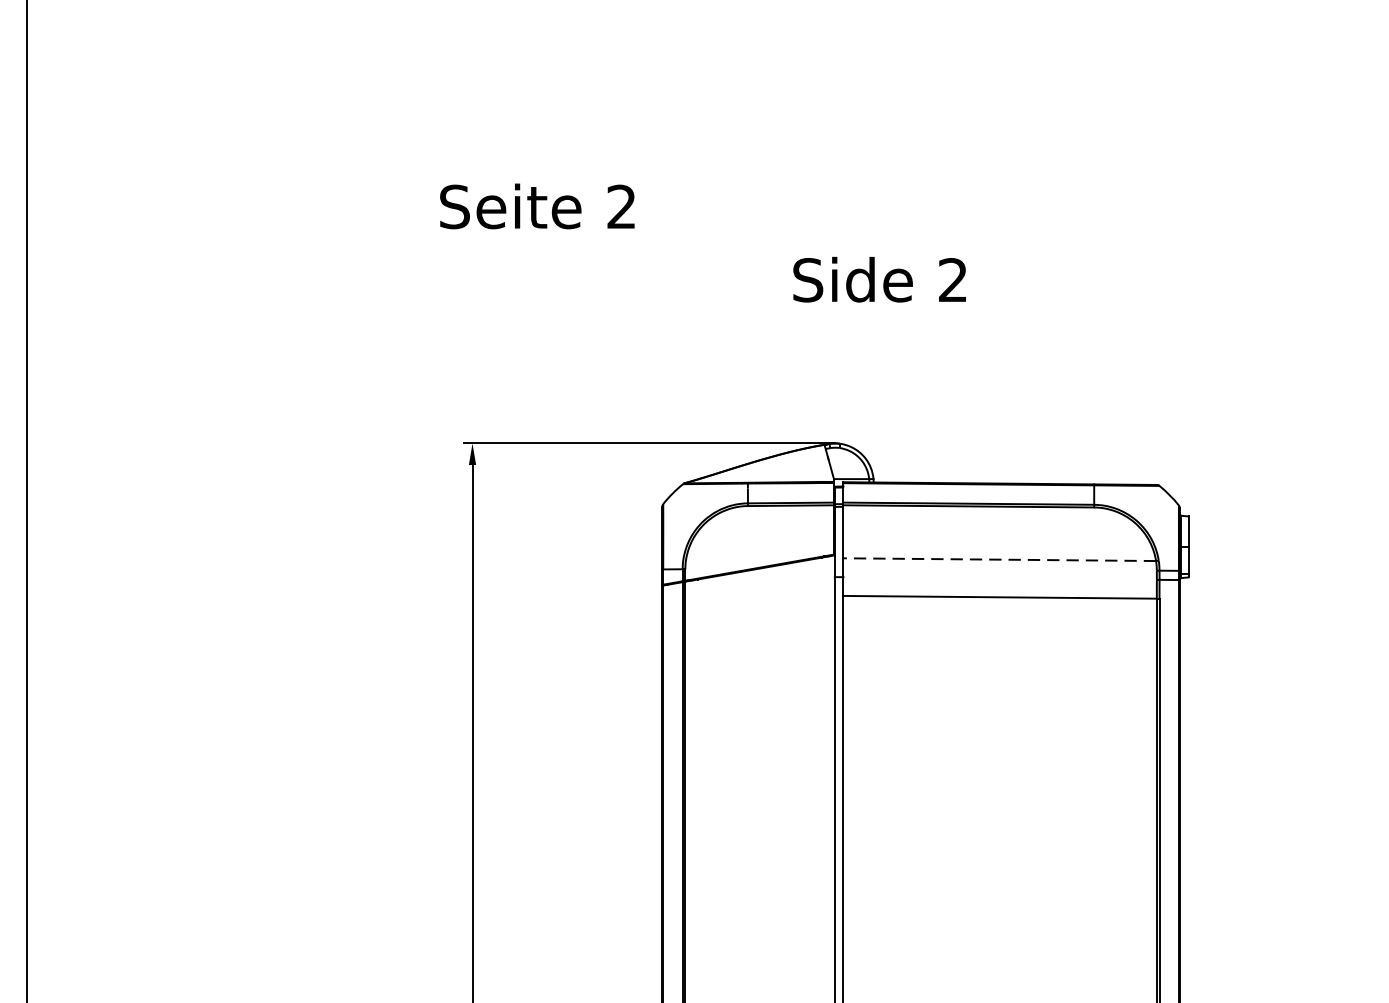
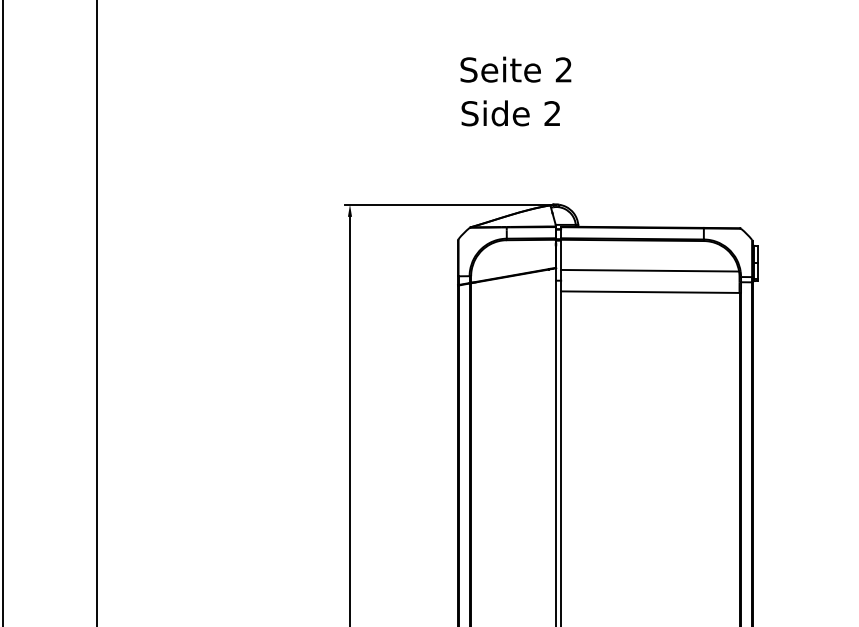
text: (536, 206) -> (515, 69), moved
text: (879, 279) -> (510, 113), moved
line: (1000, 559) -> (650, 270), dashed -> solid

